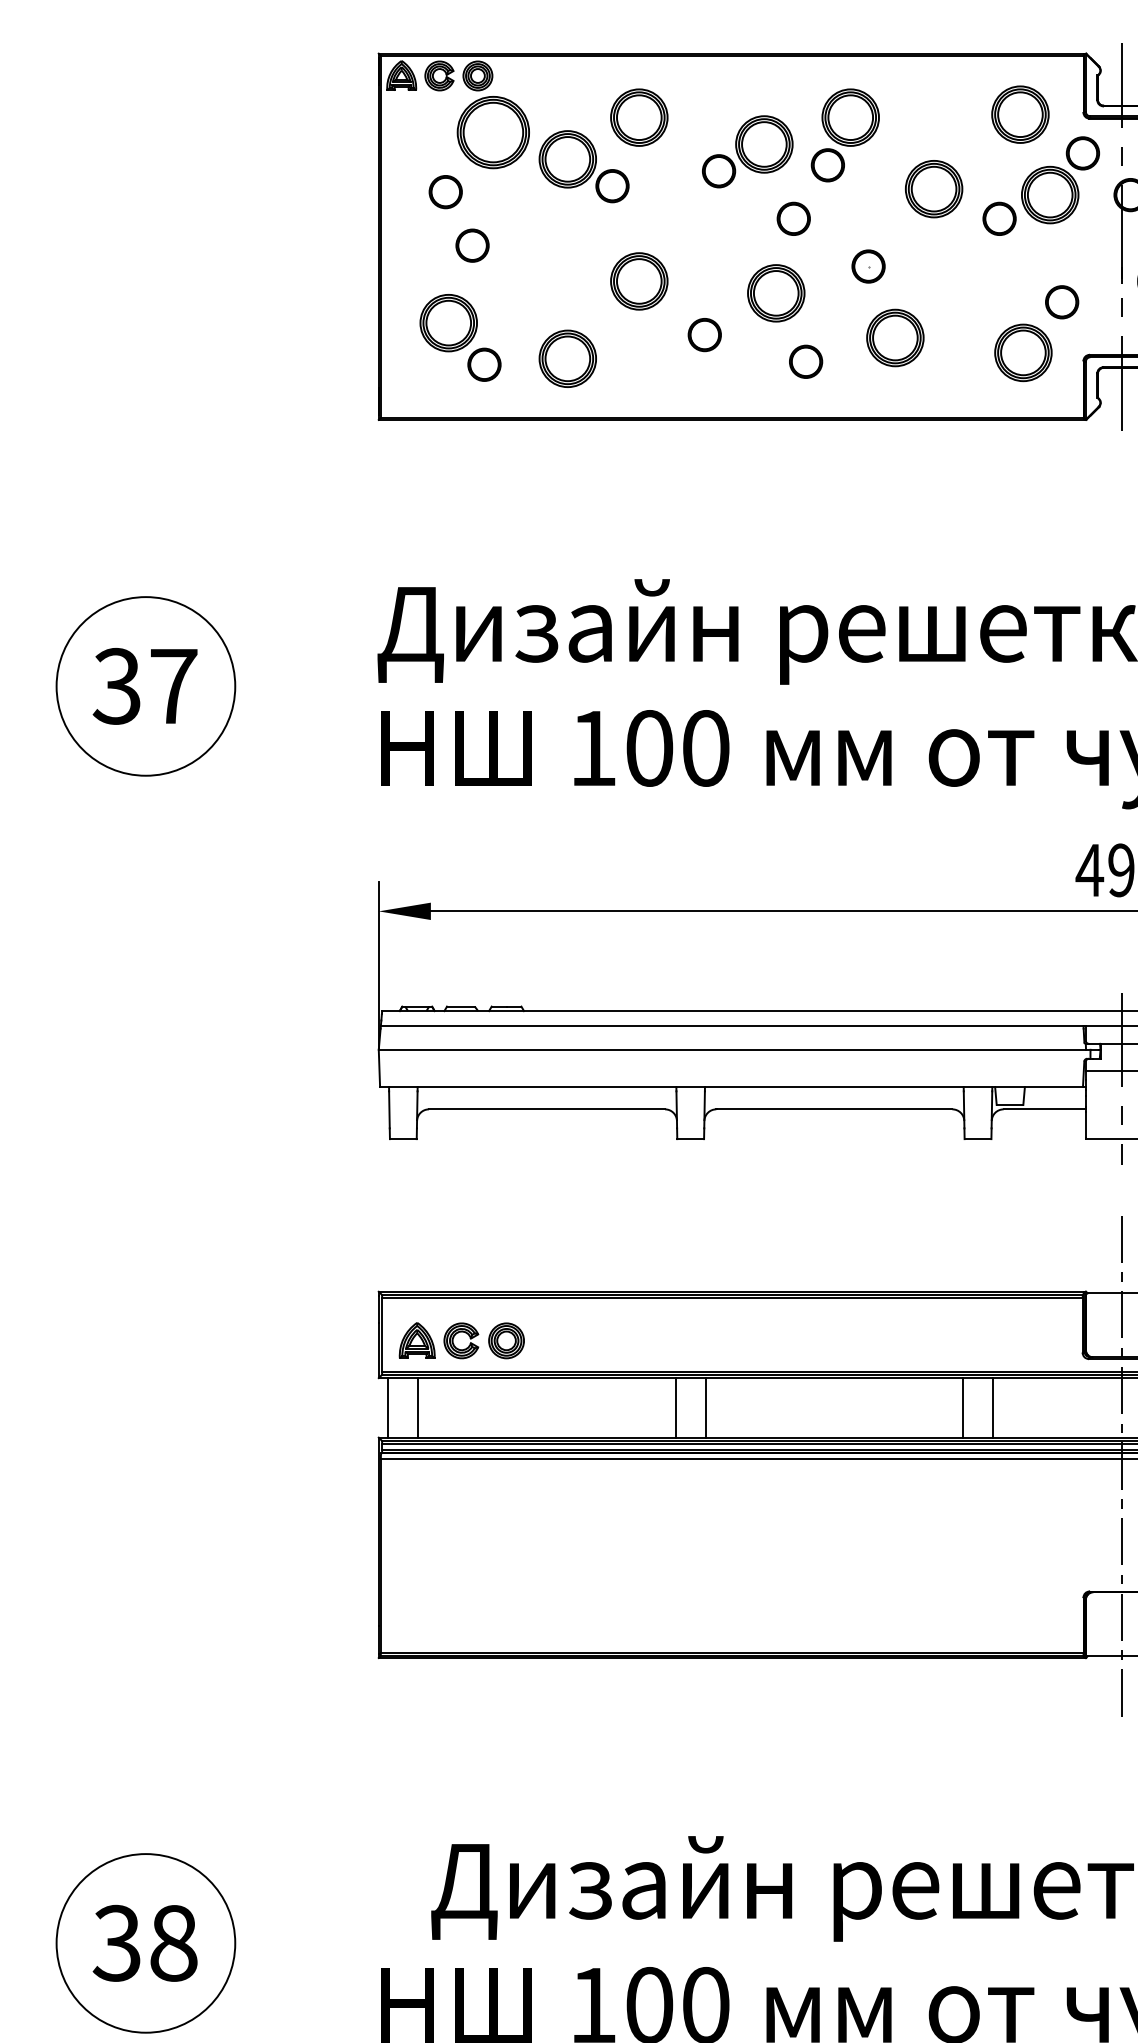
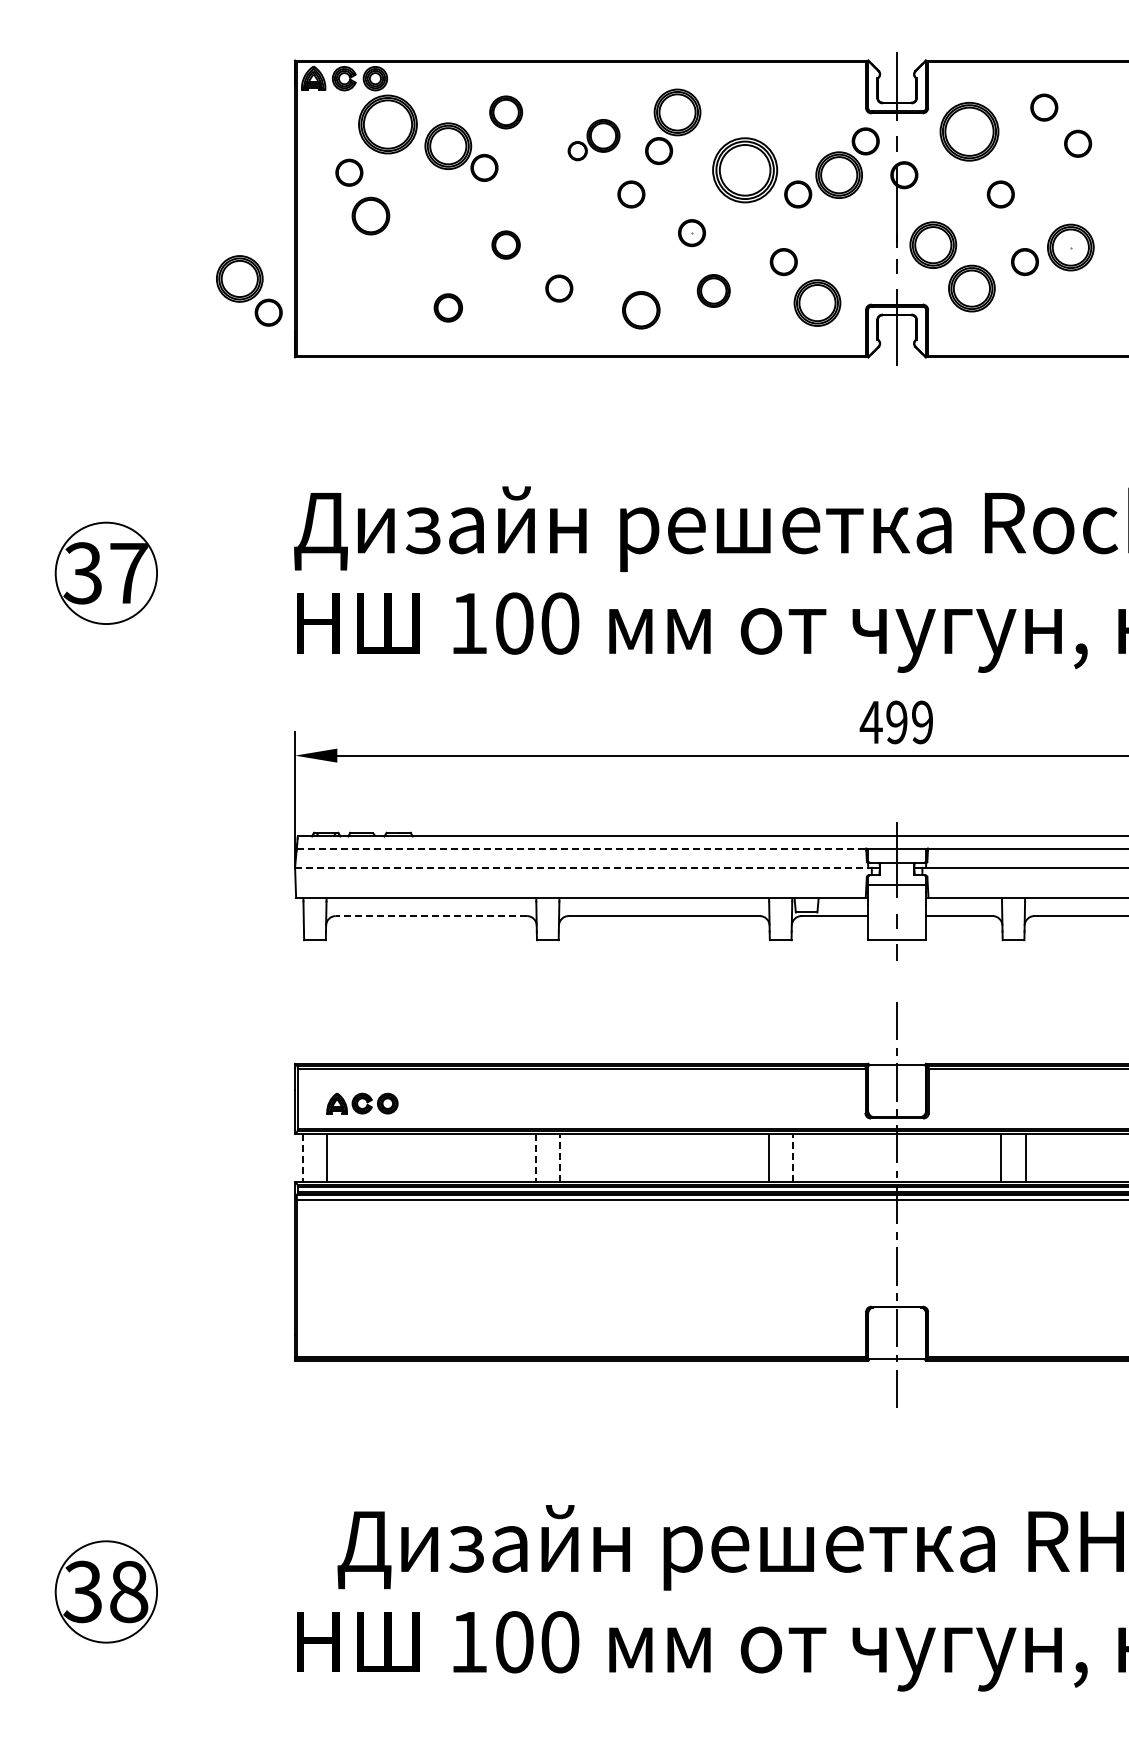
part: (1019, 114) -> (814, 109), removed
part: (638, 117) -> (505, 112), size x0.7
part: (747, 151) -> (593, 139), size x0.7
part: (933, 189) -> (744, 170), size x1.4
part: (473, 246) -> (371, 216), size x1.4
part: (638, 280) -> (505, 244), size x0.6
part: (775, 292) -> (616, 254), removed
part: (1061, 302) -> (783, 262), moved
part: (460, 337) -> (249, 290), moved
part: (895, 337) -> (713, 290), size x0.7
part: (568, 358) -> (448, 307), size x0.6
part: (806, 362) -> (641, 310), size x1.4
circle: (146, 685) -> (106, 572), size x0.7
line: (732, 1025) -> (581, 848), solid -> dashed
line: (732, 1049) -> (581, 867), solid -> dashed
line: (545, 1109) -> (430, 916), solid -> dashed
part: (461, 1340) -> (362, 1103), size x0.7
line: (705, 1407) -> (559, 1157), solid -> dashed
line: (992, 1407) -> (792, 1157), solid -> dashed
line: (387, 1408) -> (302, 1158), solid -> dashed
line: (675, 1408) -> (535, 1158), solid -> dashed
circle: (146, 1942) -> (106, 1591), size x0.7

